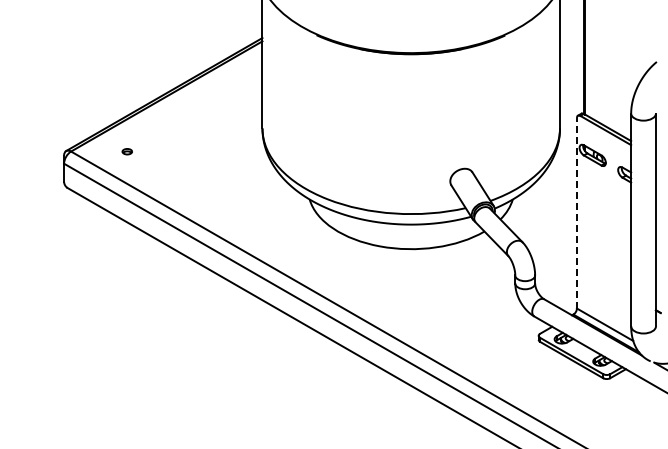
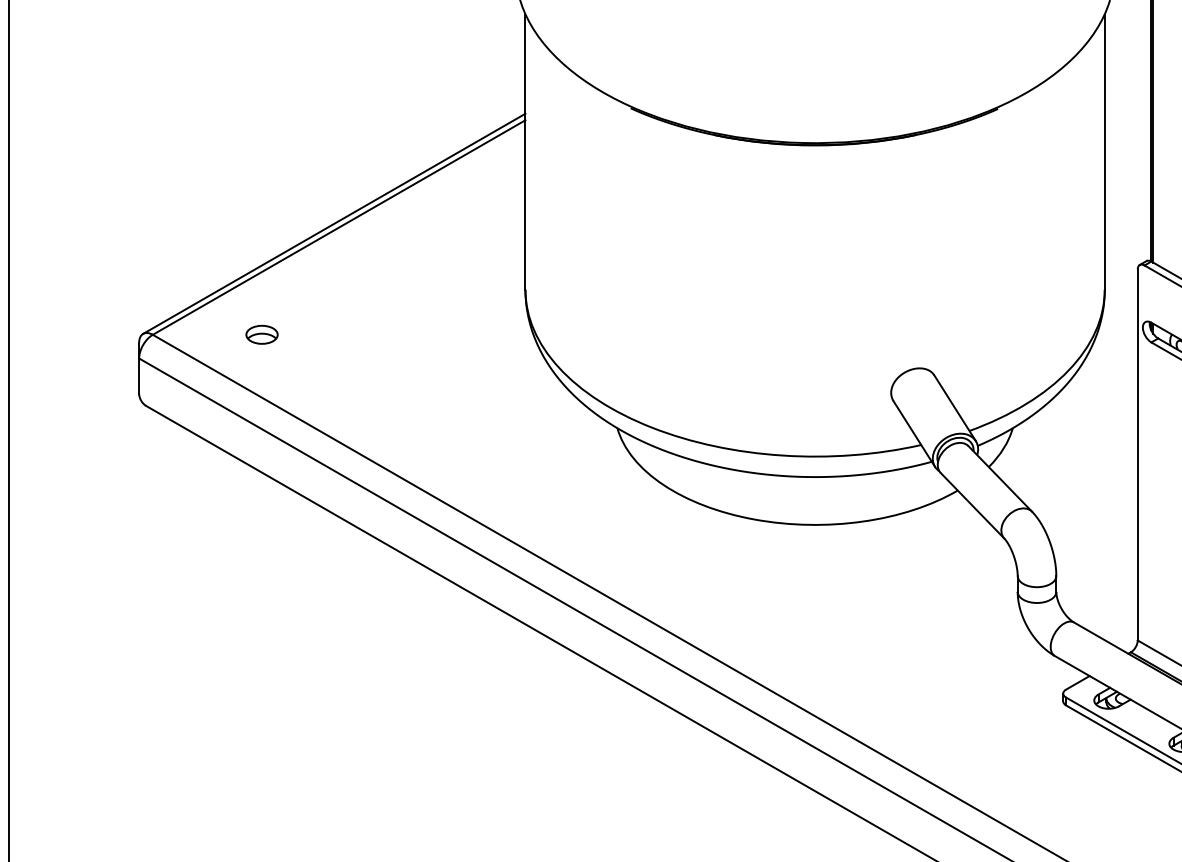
part: (127, 151) -> (262, 334), size x1.67
line: (576, 212) -> (1136, 453), dashed -> solid

